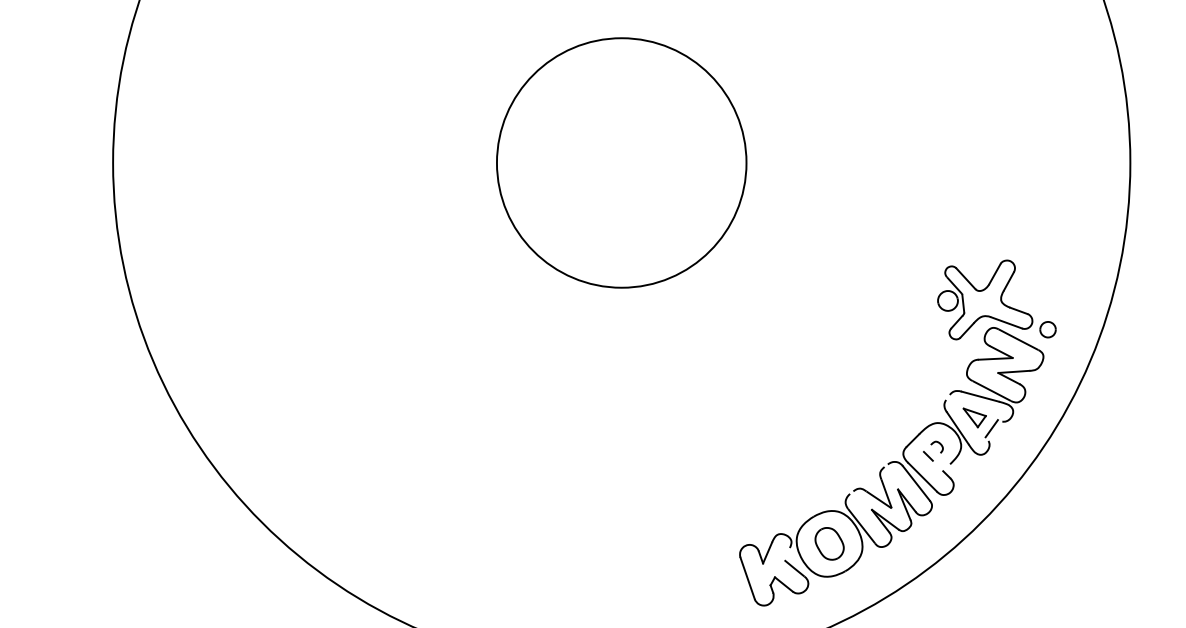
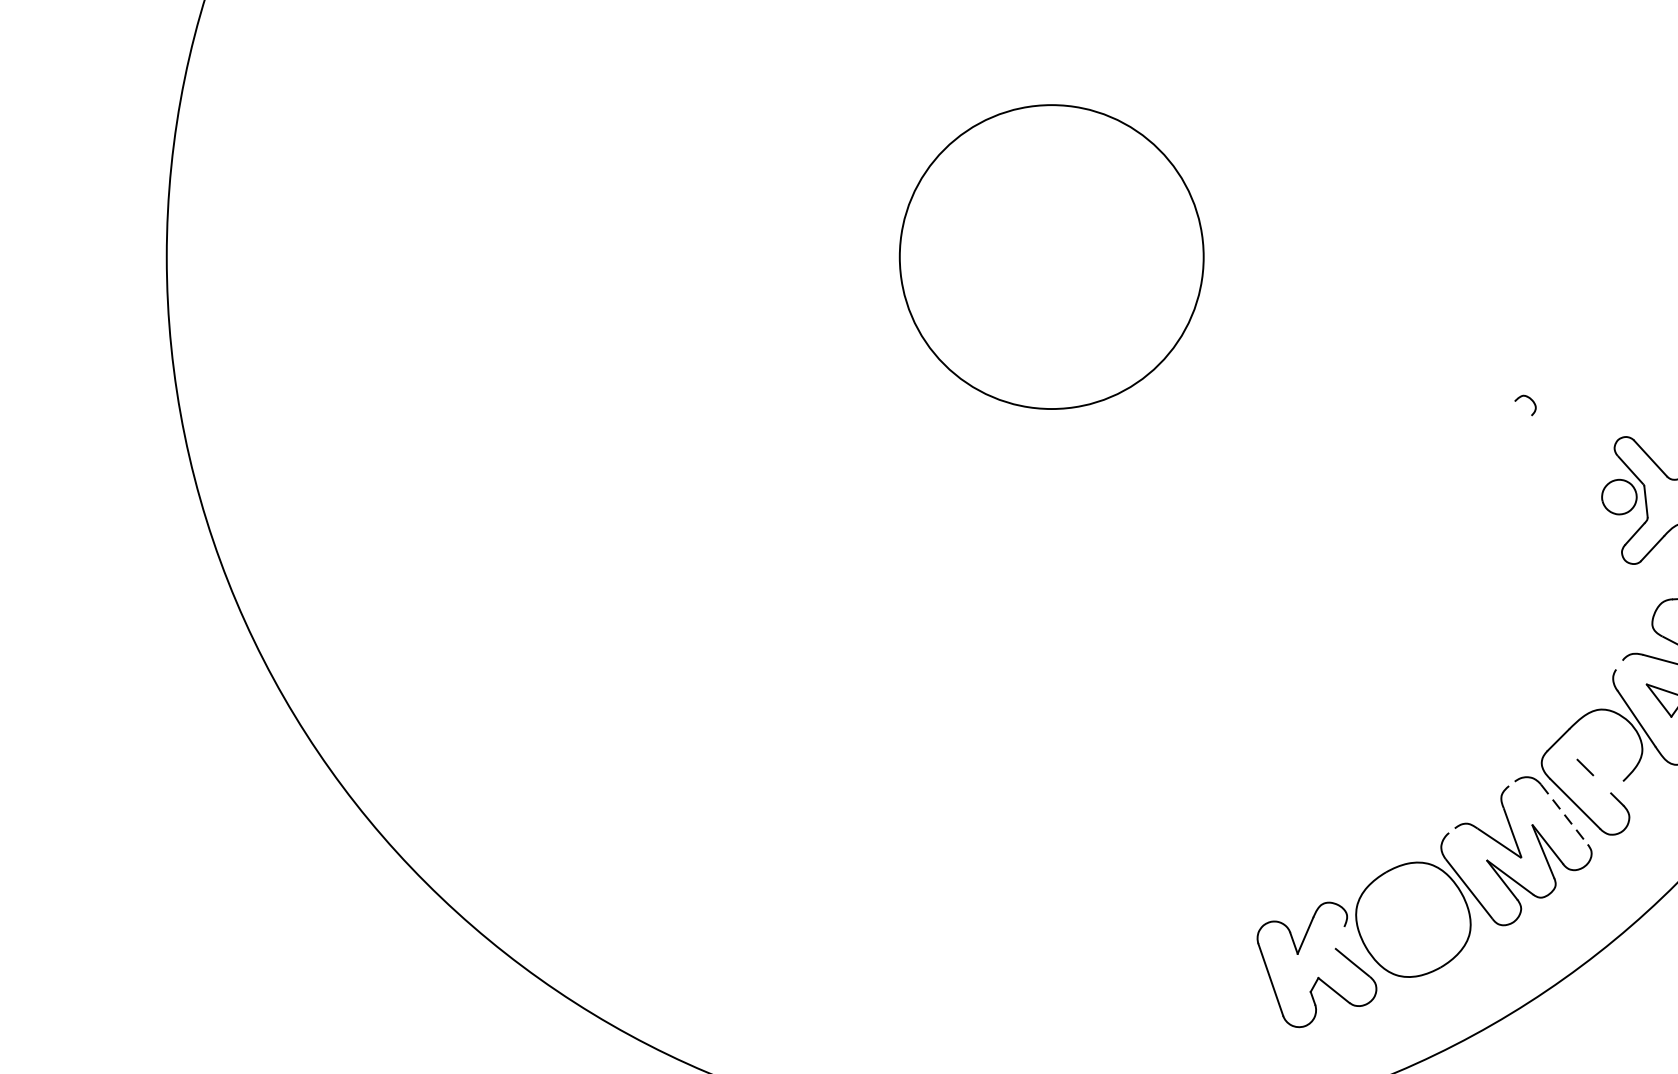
circle: (621, 162) -> (1051, 256), size x0.7
curve: (934, 443) -> (1521, 398), moved
line: (916, 483) -> (1564, 814), solid -> dashed
part: (829, 543) -> (1413, 919), removed

